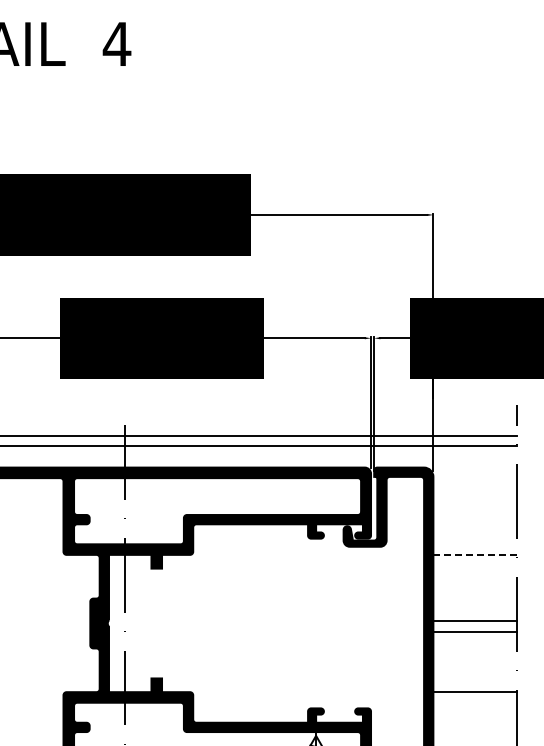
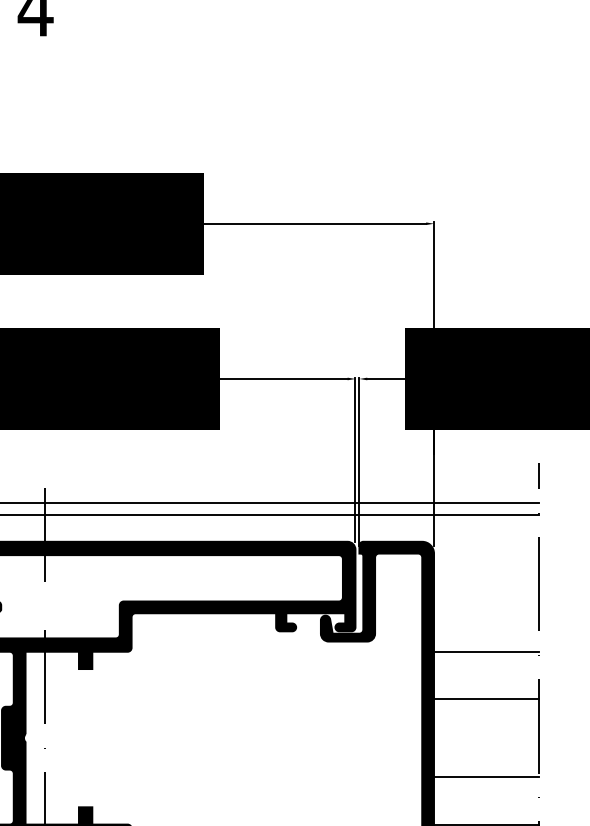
line: (475, 554) -> (486, 651), dashed -> solid
line: (474, 621) -> (485, 699), moved
line: (474, 631) -> (485, 777), moved

